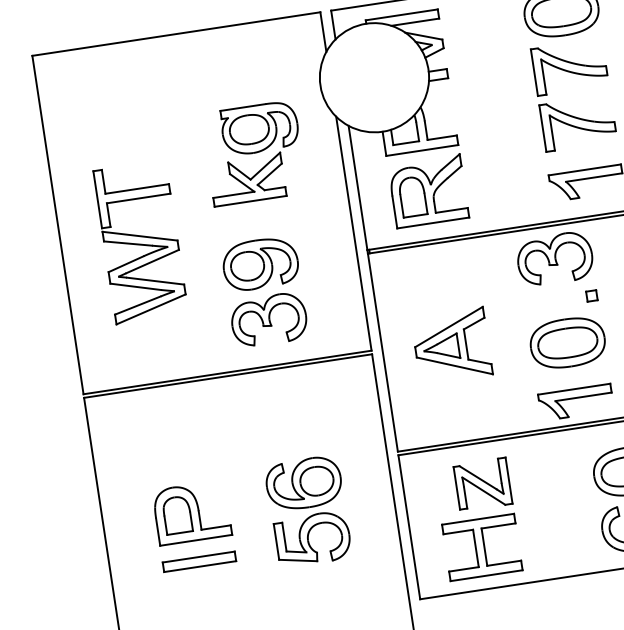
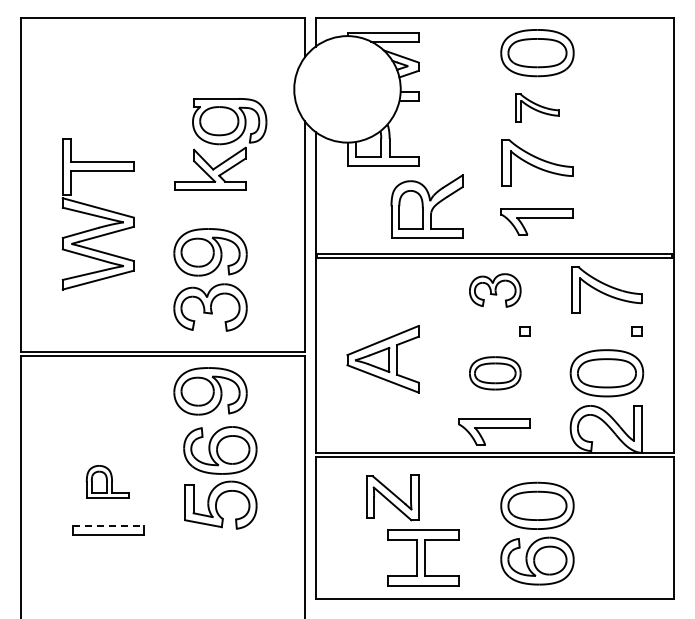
part: (569, 67) -> (537, 107), size x0.6
part: (427, 191) -> (426, 206), moved
part: (555, 259) -> (495, 290), size x0.7
part: (568, 343) -> (495, 373), size x0.7
part: (281, 405) -> (210, 391), added
part: (308, 511) -> (220, 477), moved
part: (191, 512) -> (107, 481), size x0.6
part: (482, 546) -> (423, 557), moved
line: (199, 556) -> (108, 525), solid -> dashed

